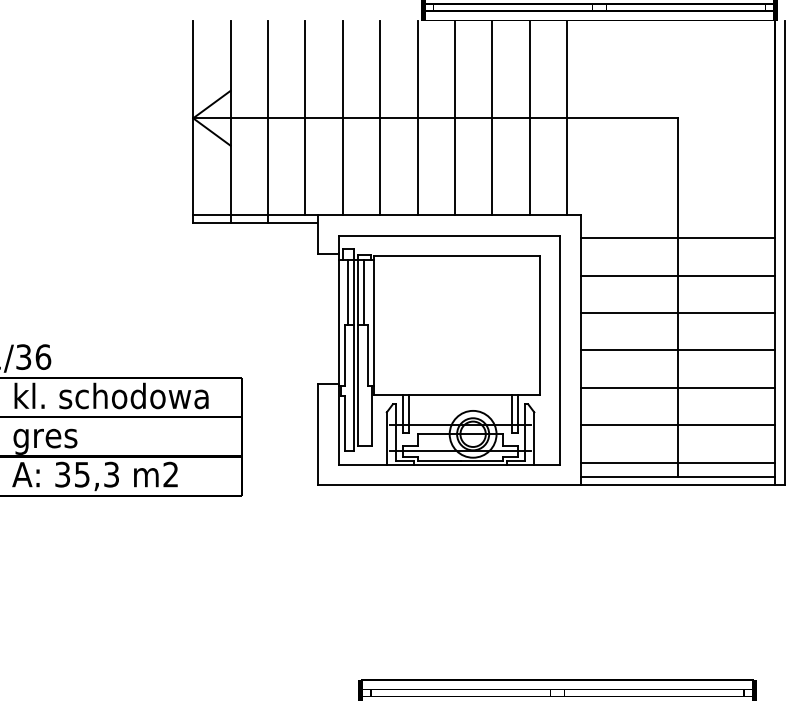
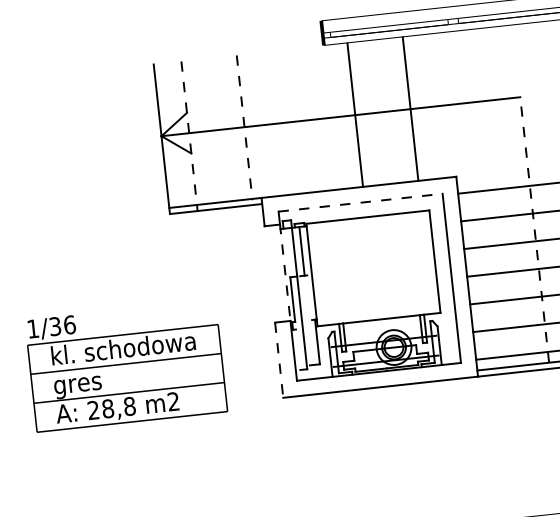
line: (305, 118) -> (244, 127), solid -> dashed
line: (342, 118) -> (271, 124), removed
line: (380, 118) -> (300, 121), removed
line: (417, 118) -> (327, 118), removed
line: (492, 118) -> (382, 112), removed
line: (567, 118) -> (438, 106), removed
line: (230, 122) -> (189, 136), solid -> dashed
line: (268, 122) -> (217, 133), removed
line: (449, 236) -> (360, 203), solid -> dashed
line: (348, 292) -> (290, 252), removed
line: (678, 297) -> (534, 229), solid -> dashed
line: (338, 319) -> (285, 273), solid -> dashed
line: (358, 352) -> (302, 296), removed
line: (367, 355) -> (309, 297), removed
line: (344, 423) -> (297, 349), removed
line: (317, 434) -> (278, 360), solid -> dashed
text: (87, 474) -> (111, 408), 35,3 -> 28,8

